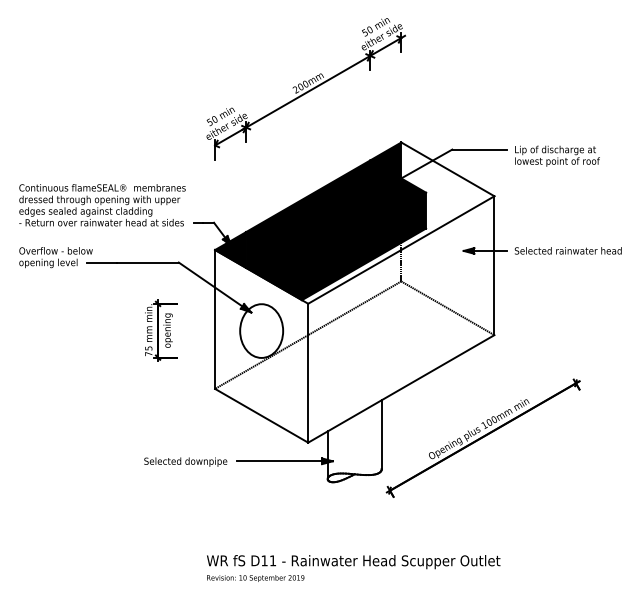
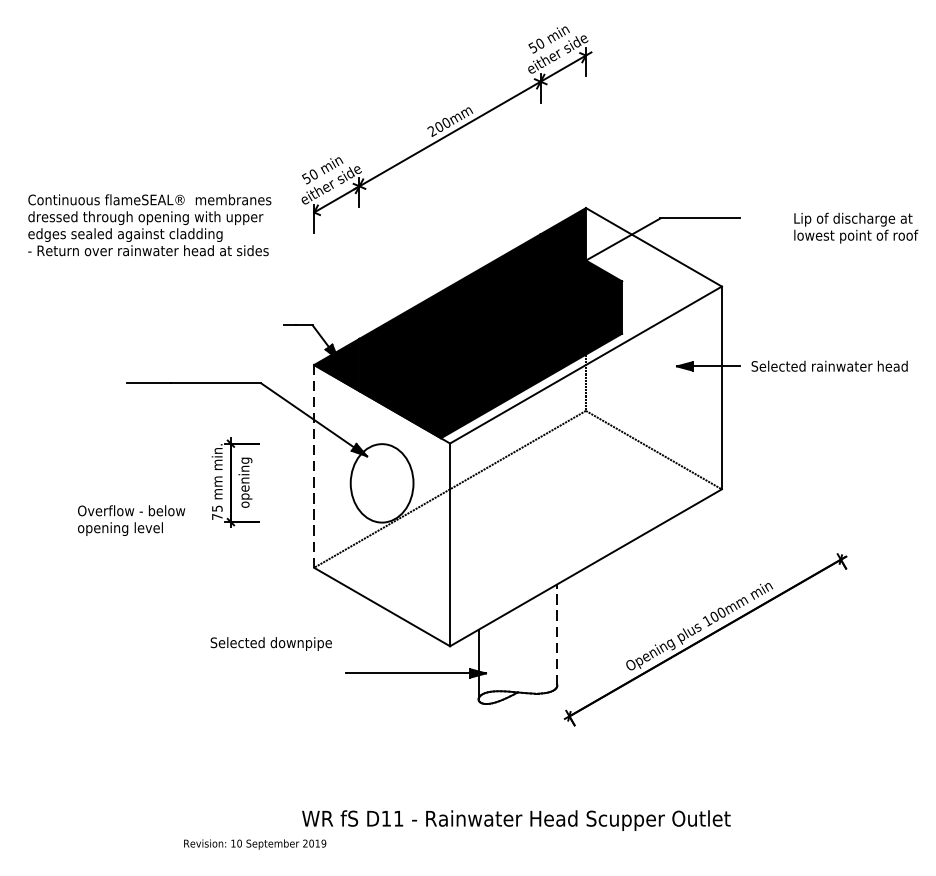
text: (557, 155) -> (856, 227), moved
text: (102, 205) -> (149, 225), moved
text: (55, 257) -> (130, 520), moved
line: (215, 318) -> (314, 465), solid -> dashed
line: (381, 434) -> (557, 634), solid -> dashed
text: (185, 461) -> (270, 643), moved
text: (255, 578) -> (254, 844), moved

